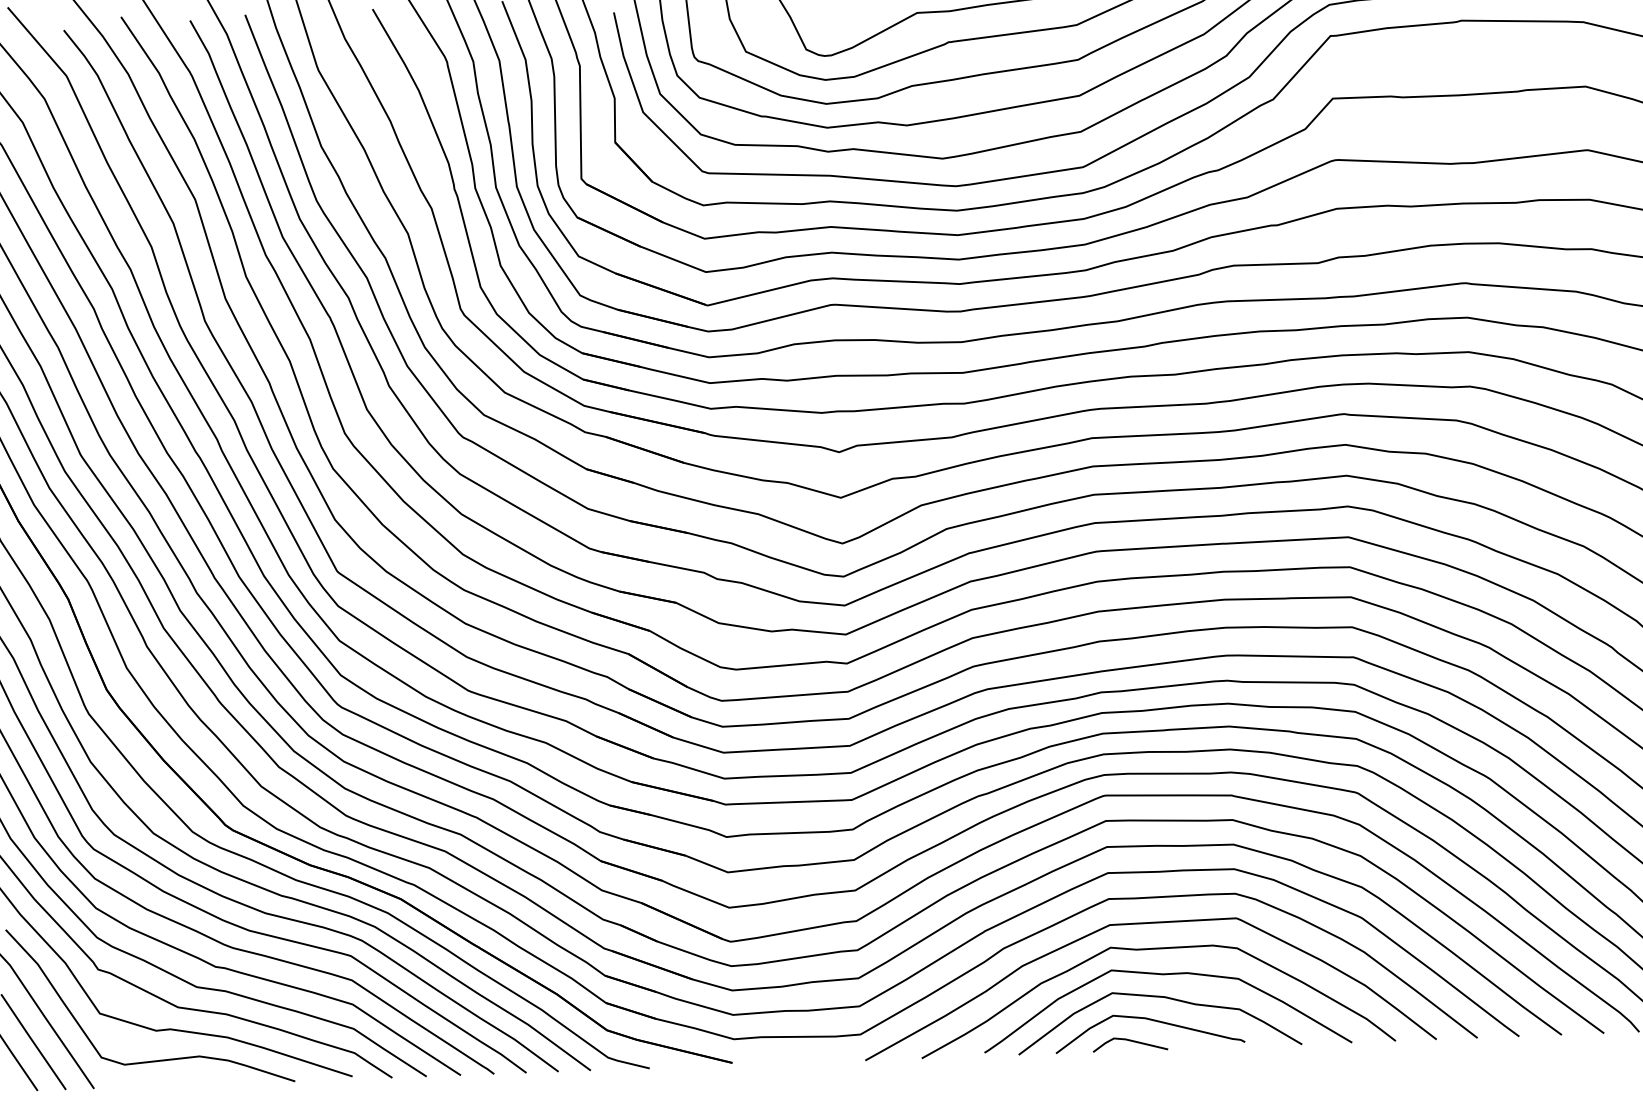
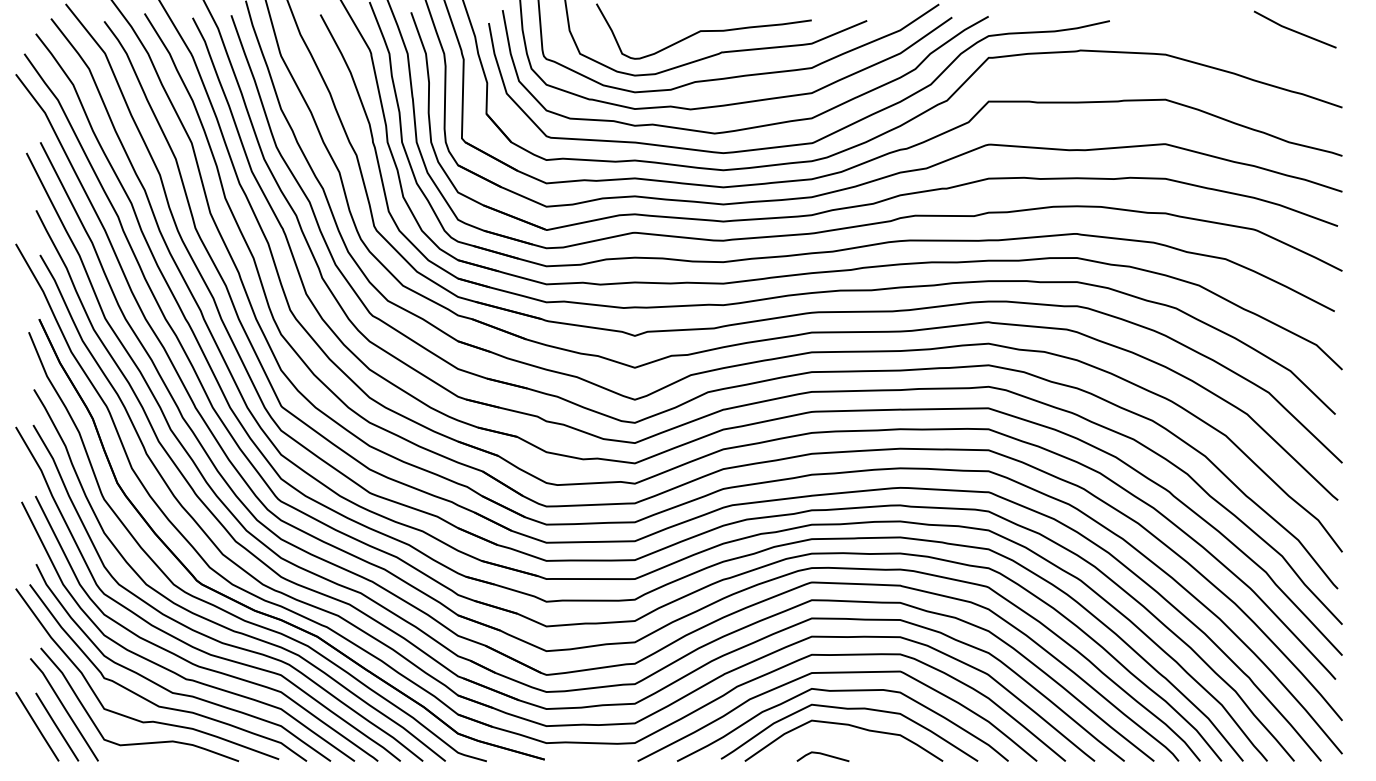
curve: (1151, 1021) -> (838, 741), removed

